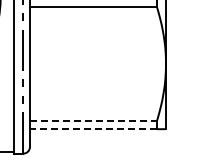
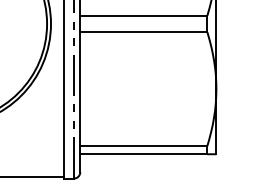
line: (93, 121) -> (143, 146), dashed -> solid
line: (93, 129) -> (143, 154), dashed -> solid

